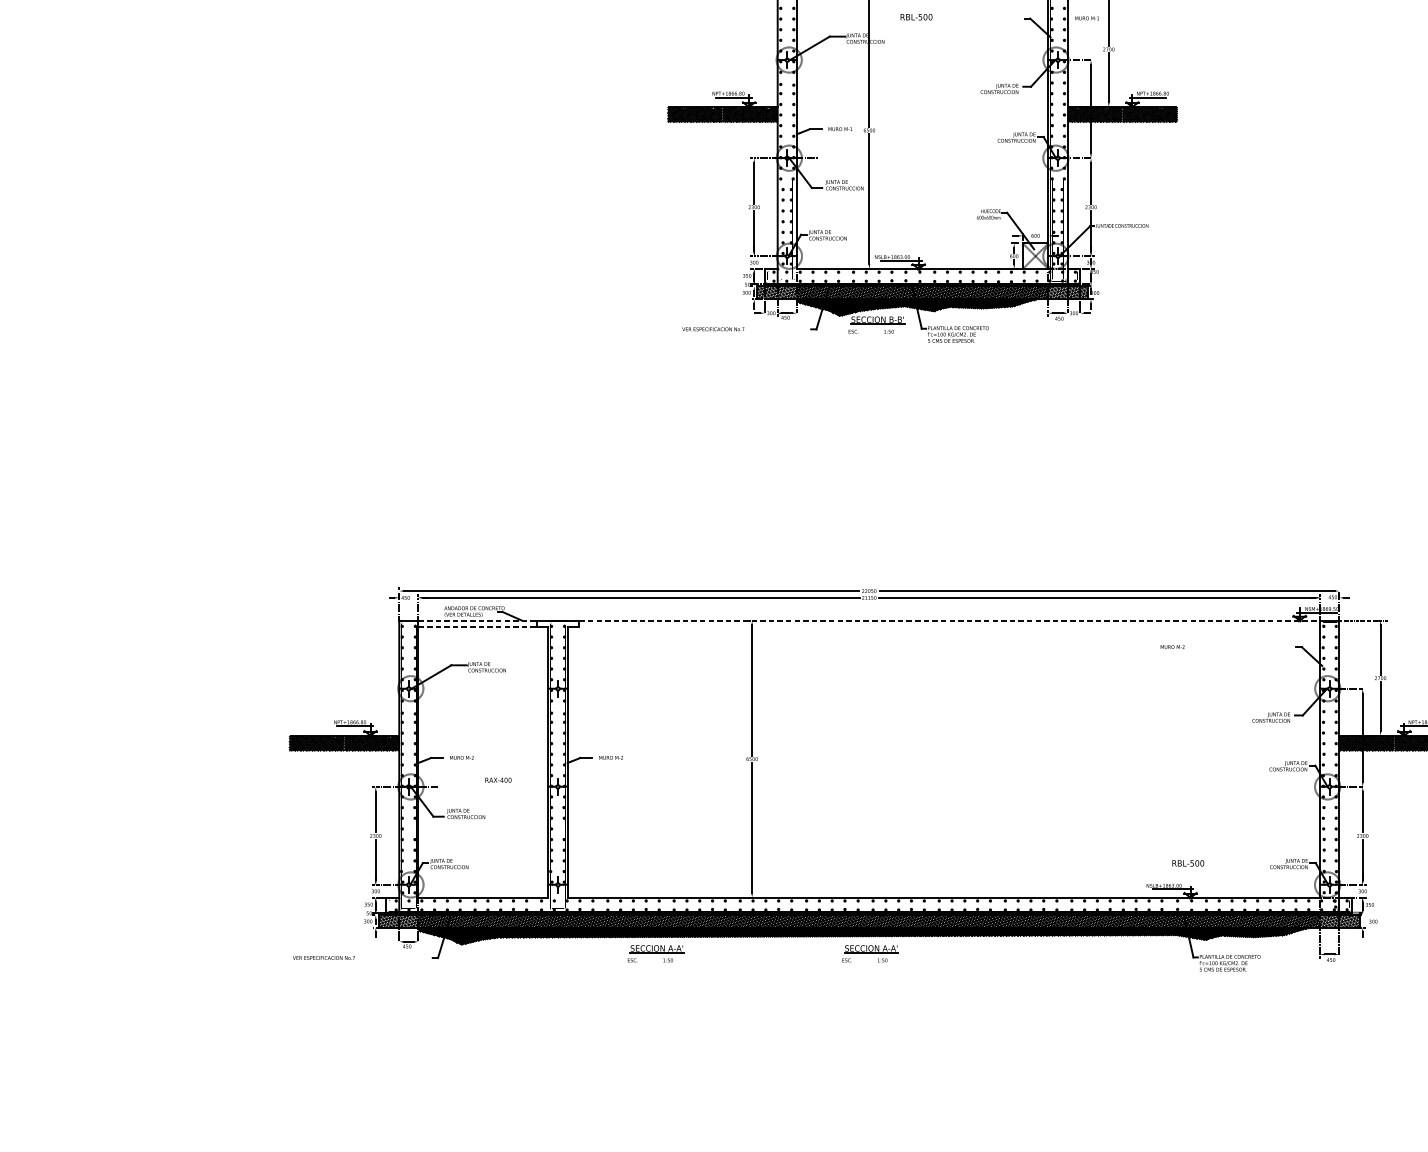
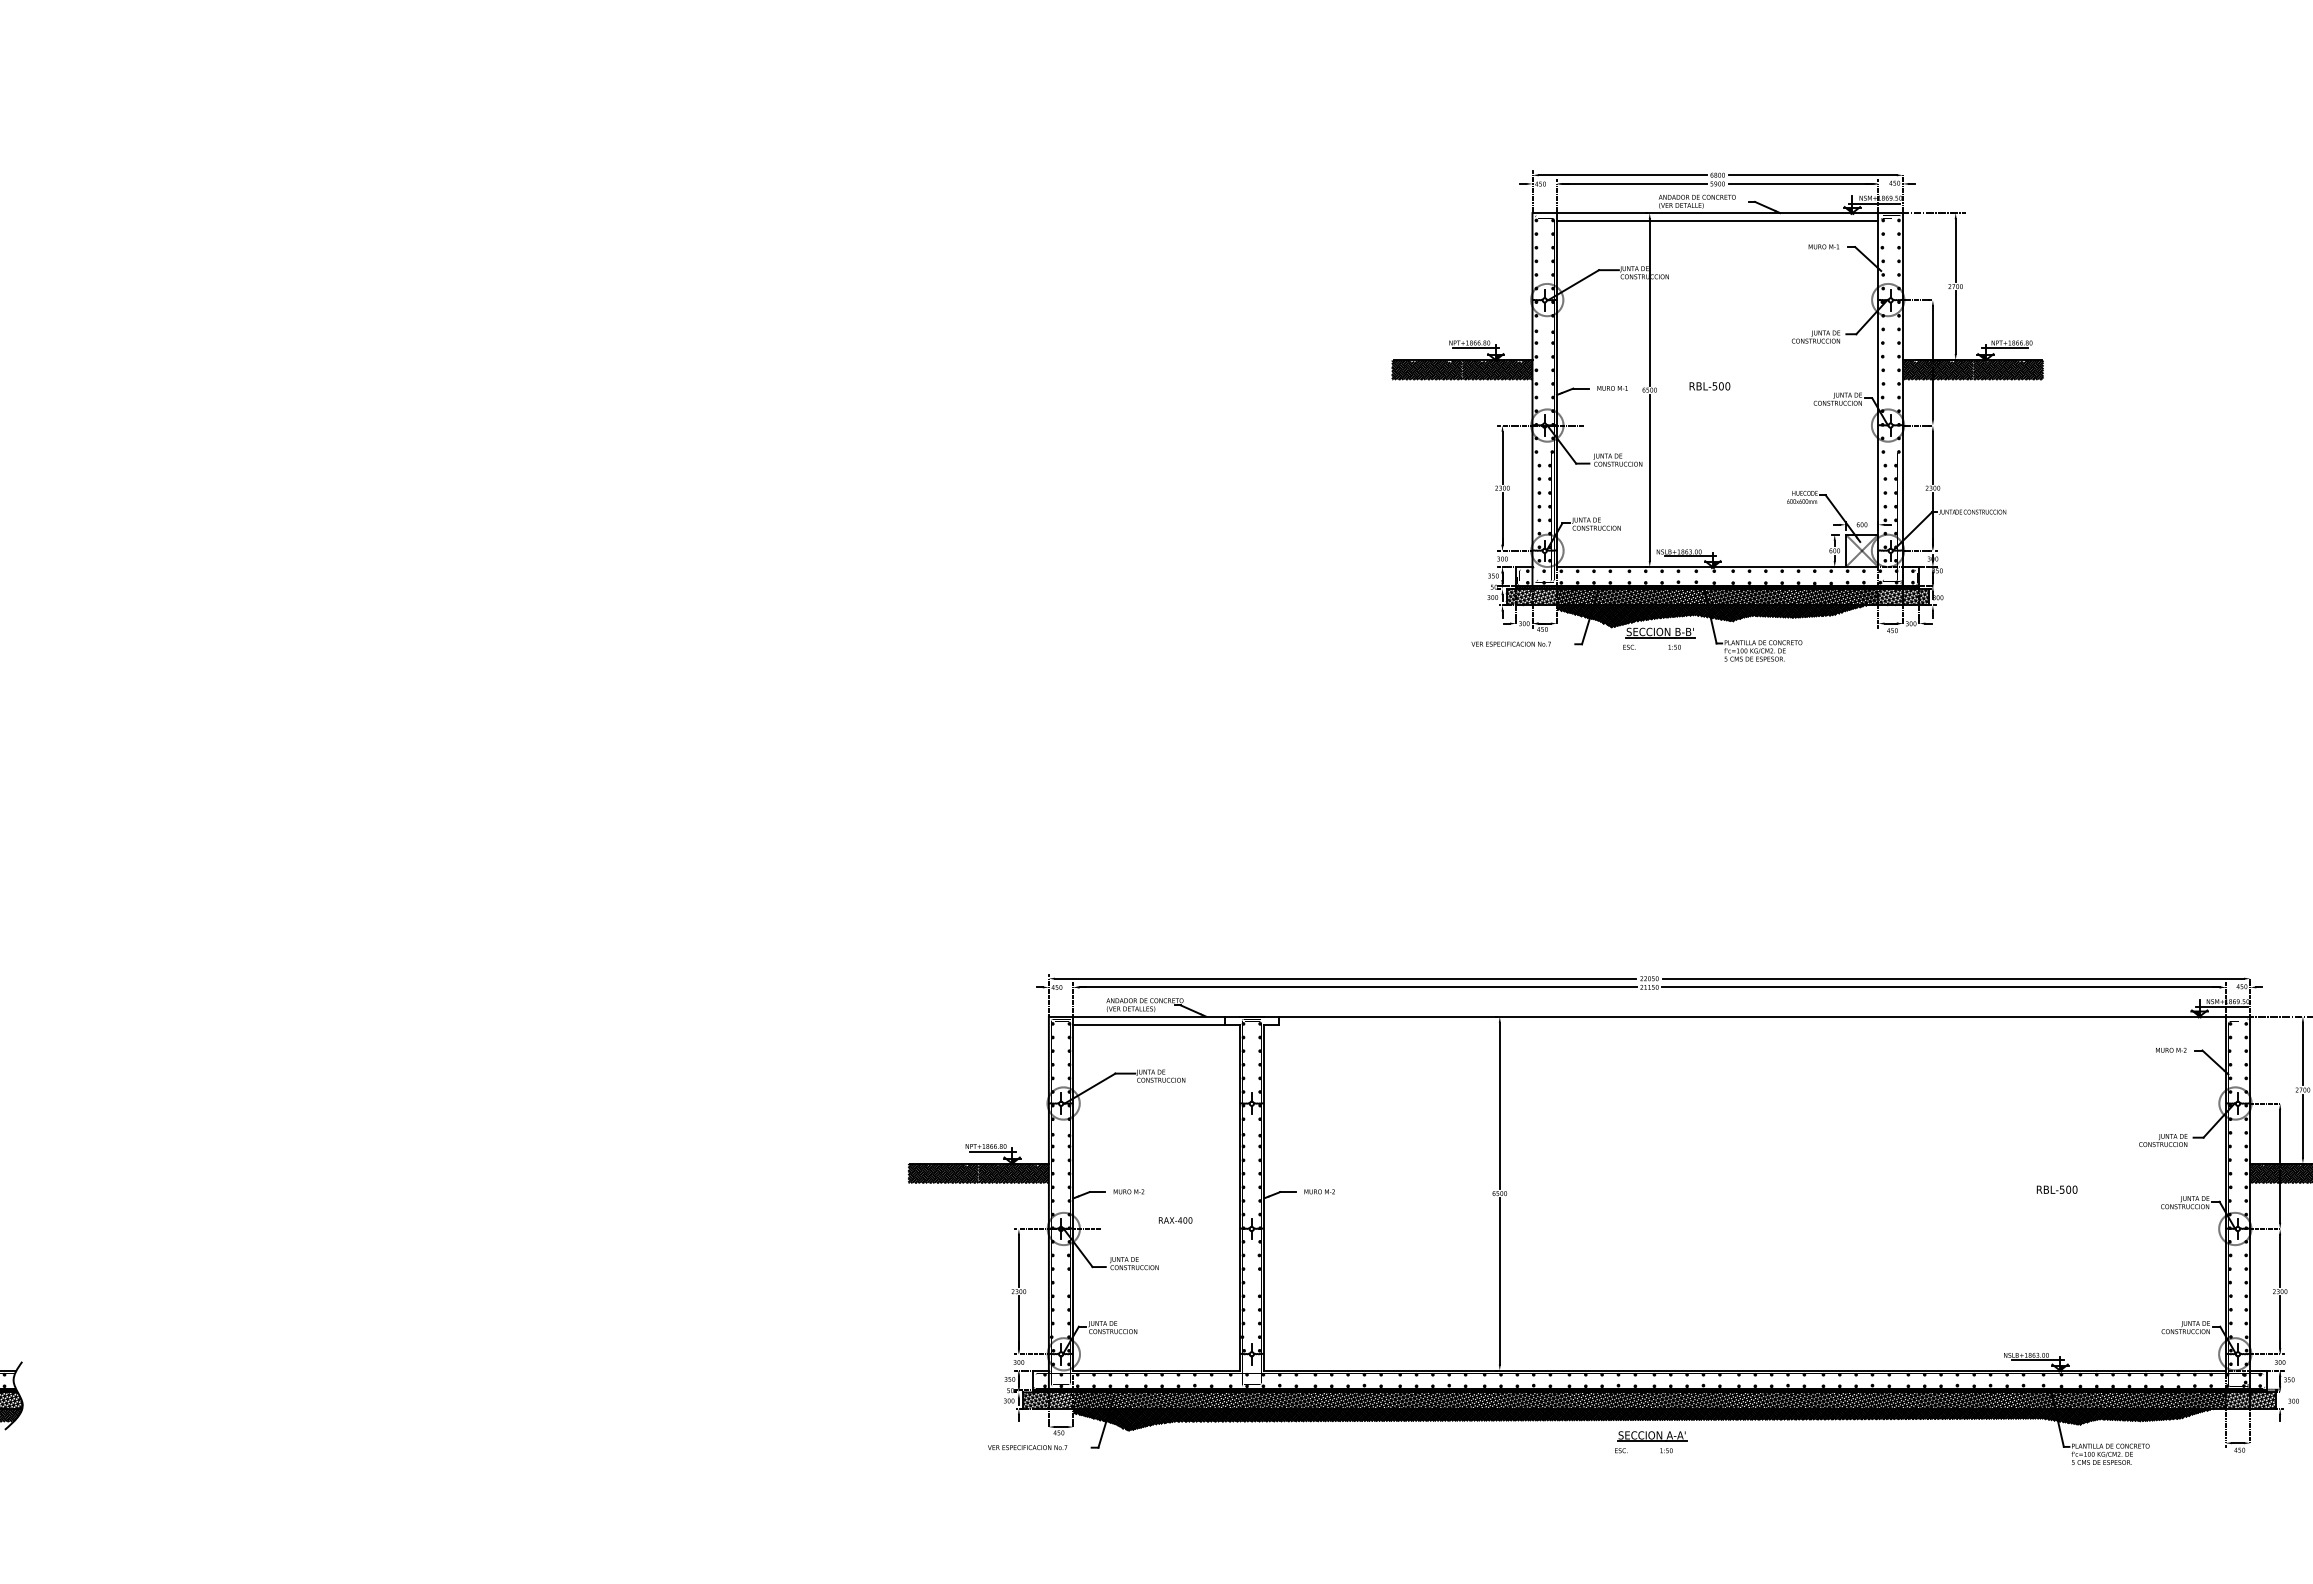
text: (916, 17) -> (1709, 386), moved
text: (1086, 18) -> (1823, 246), moved
text: (712, 328) -> (1510, 643), moved
line: (477, 620) -> (1149, 1016), dashed -> solid
line: (949, 620) -> (1752, 1016), dashed -> solid
line: (477, 626) -> (1149, 1024), dashed -> solid
text: (1172, 646) -> (2171, 1049), moved
text: (1187, 863) -> (2056, 1189), moved
part: (656, 953) -> (1377, 1442), removed
text: (323, 957) -> (1027, 1447), moved

